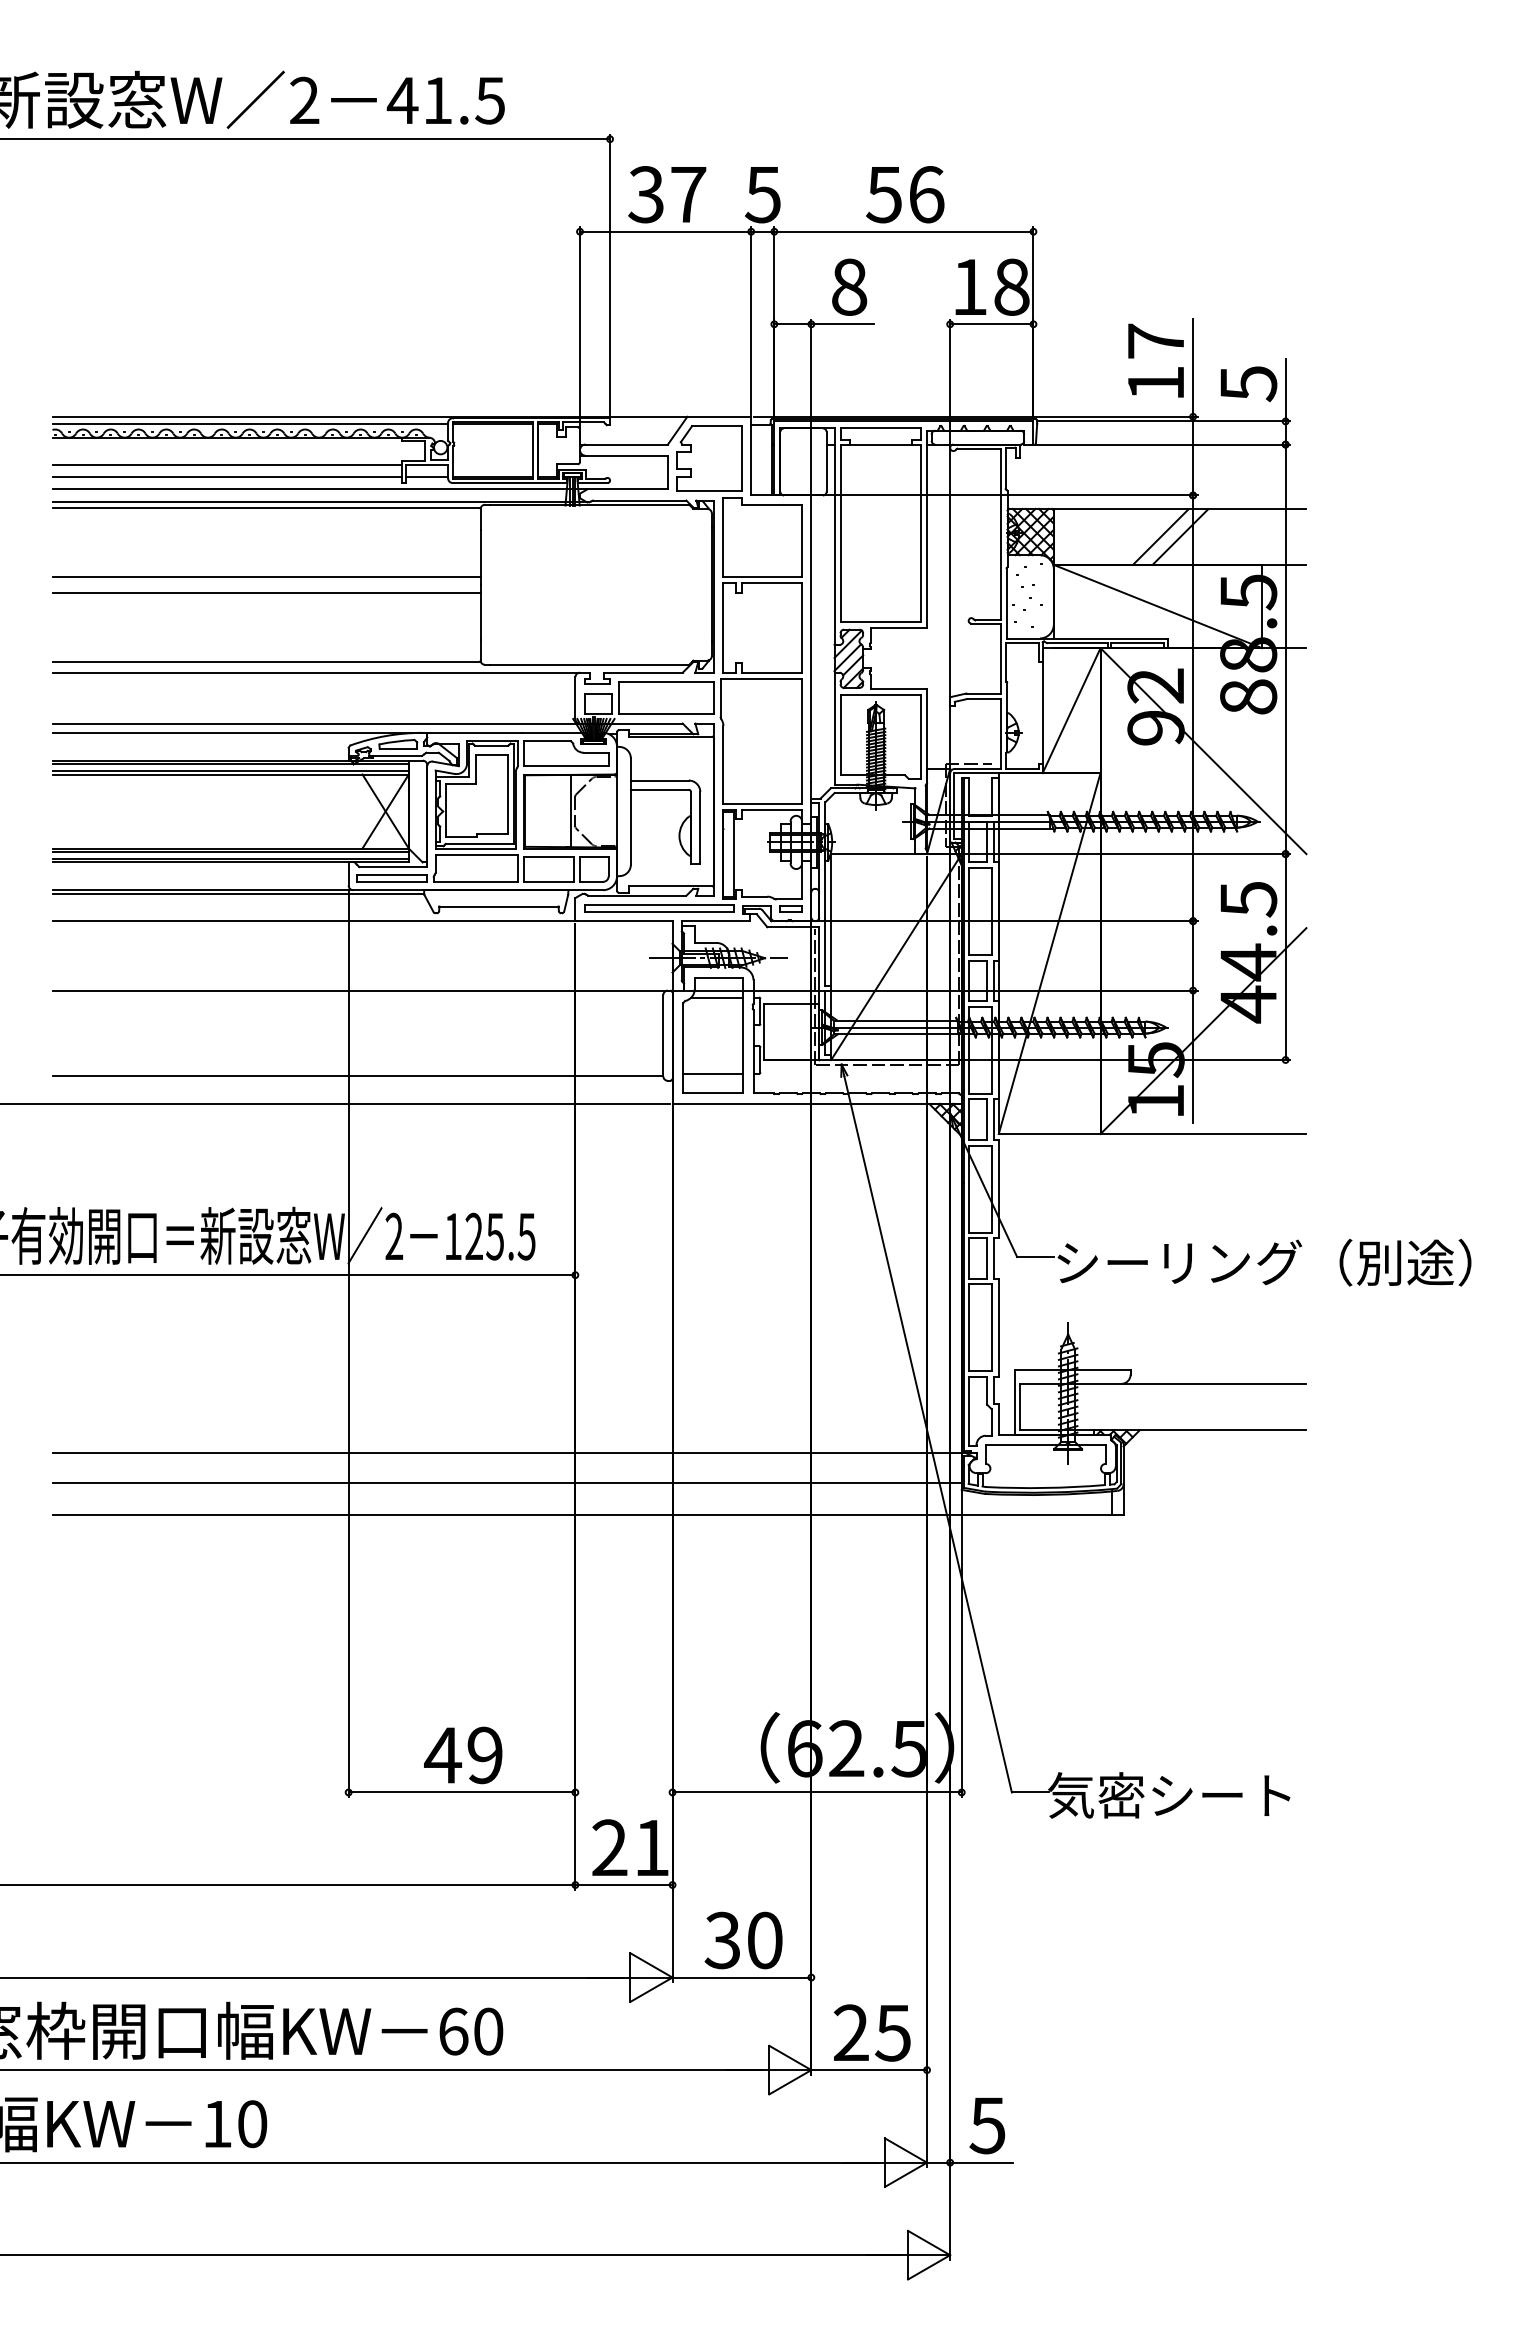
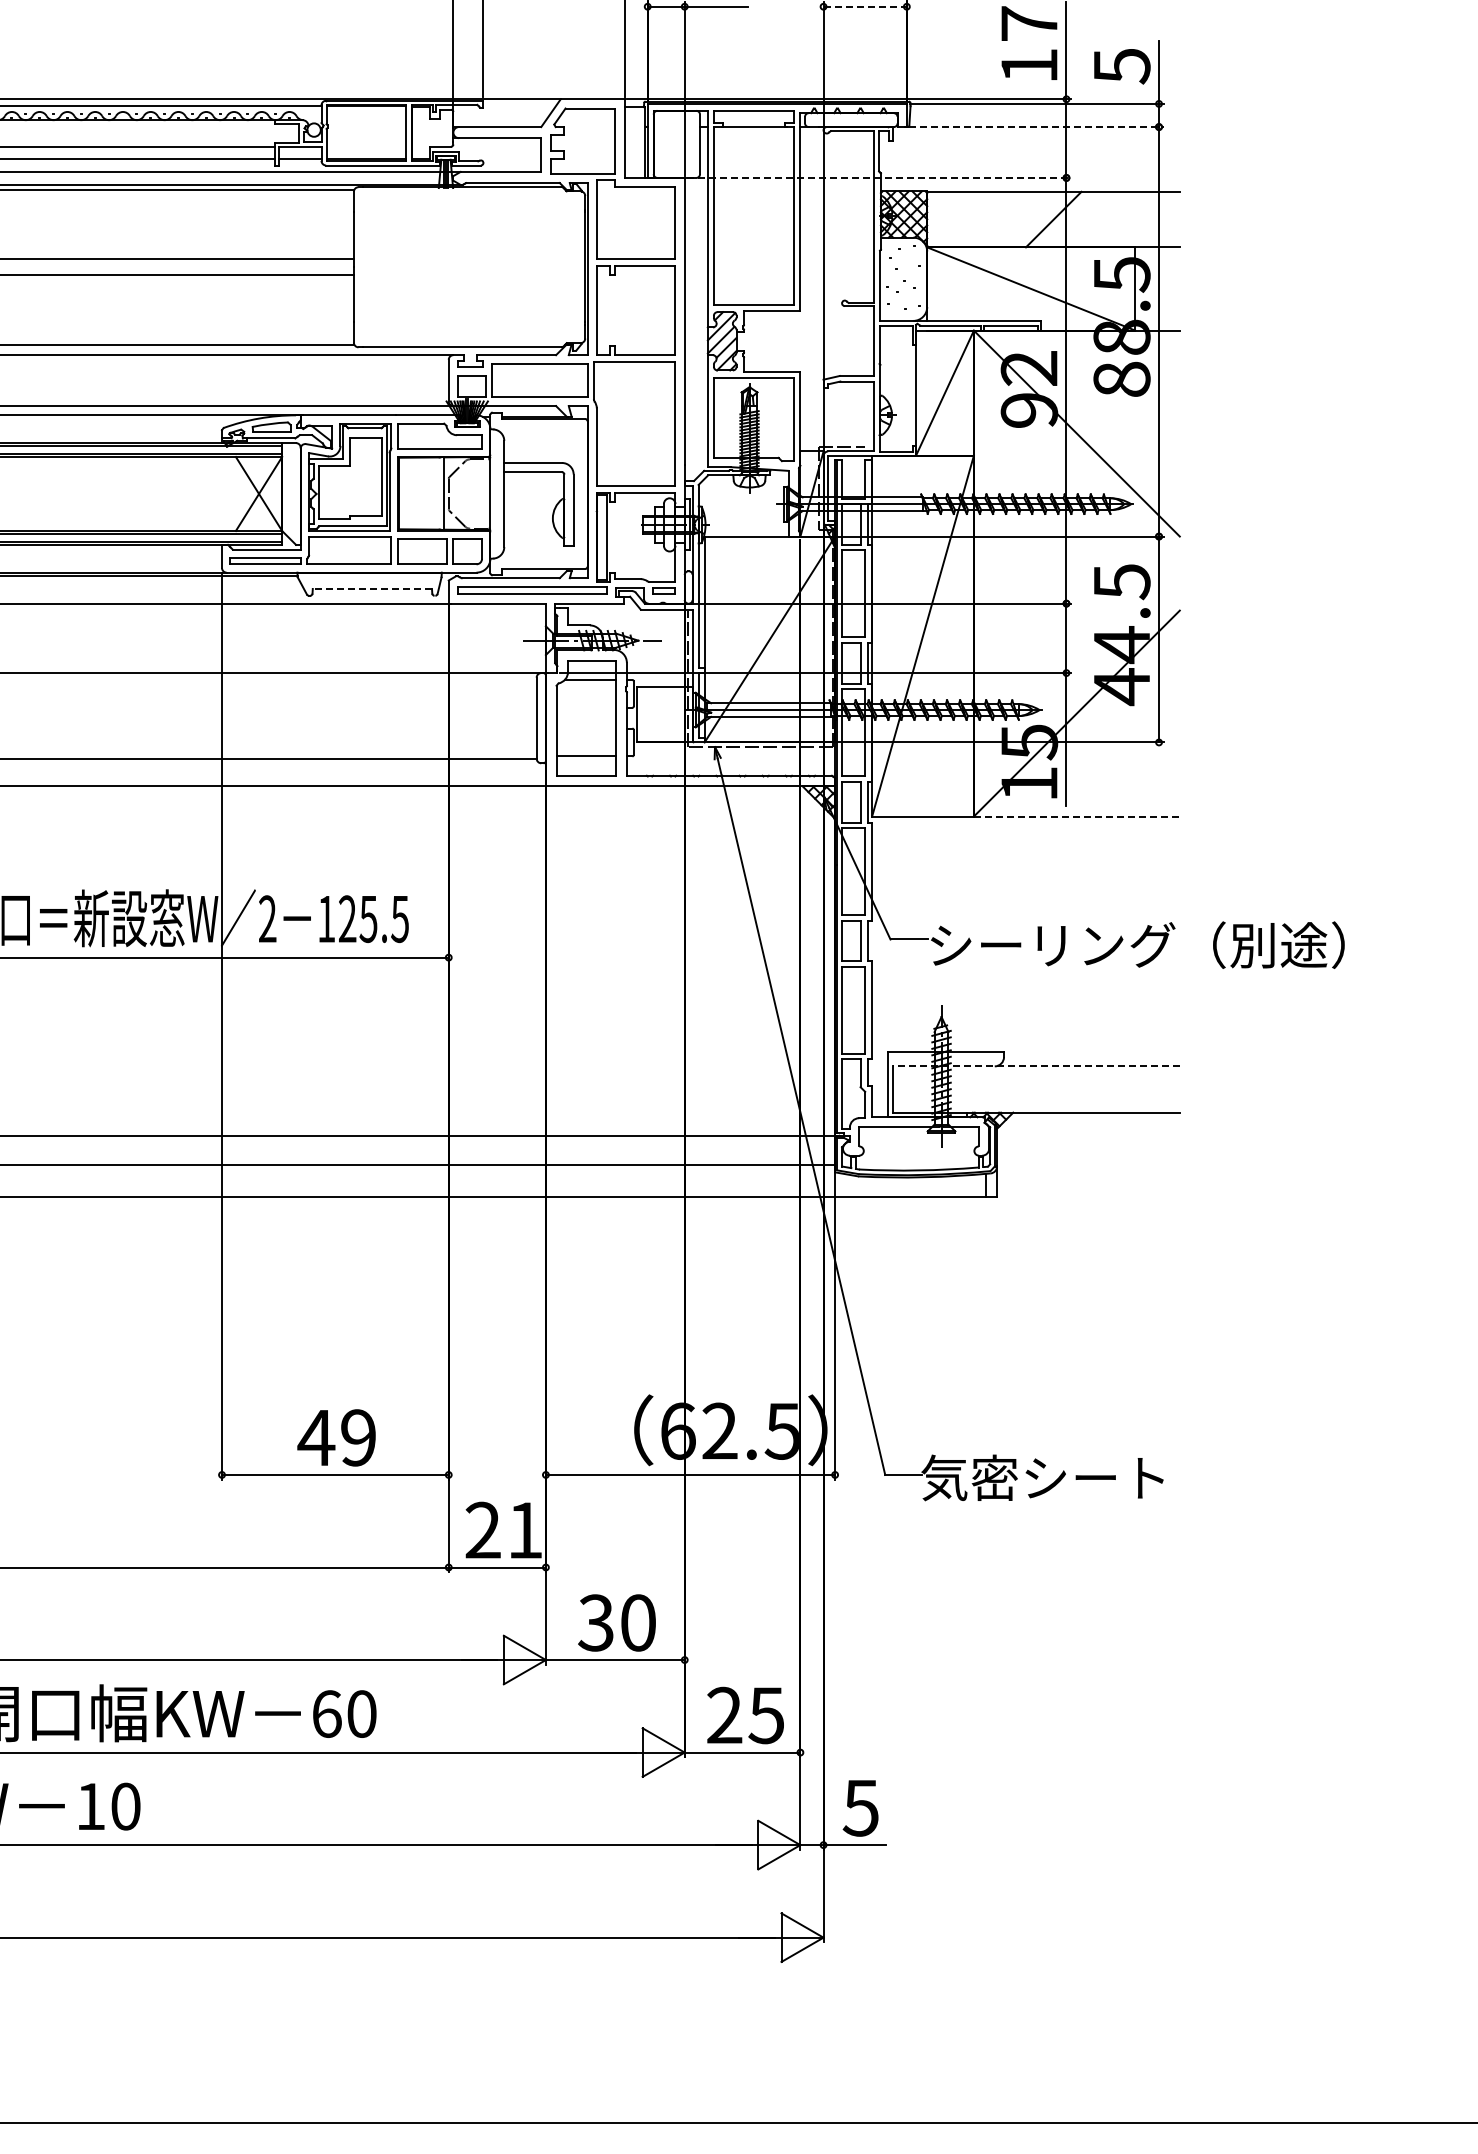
line: (991, 324) -> (864, 6), solid -> dashed
line: (1163, 444) -> (1036, 126), solid -> dashed
line: (1006, 495) -> (879, 177), solid -> dashed
line: (1160, 536) -> (1033, 218), removed
line: (499, 906) -> (372, 588), solid -> dashed
line: (1203, 1134) -> (1076, 816), solid -> dashed
line: (1162, 1383) -> (1035, 1065), solid -> dashed

